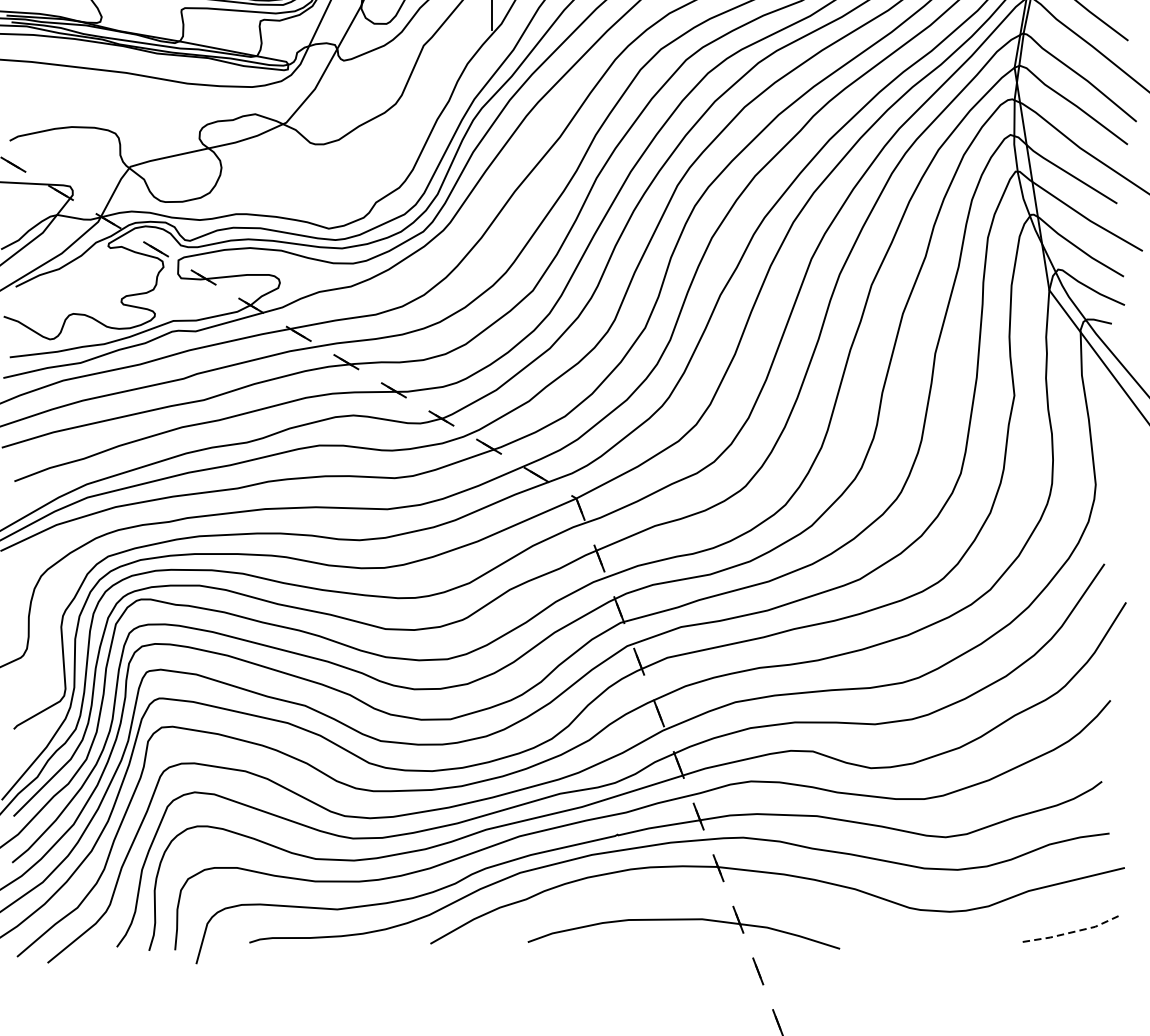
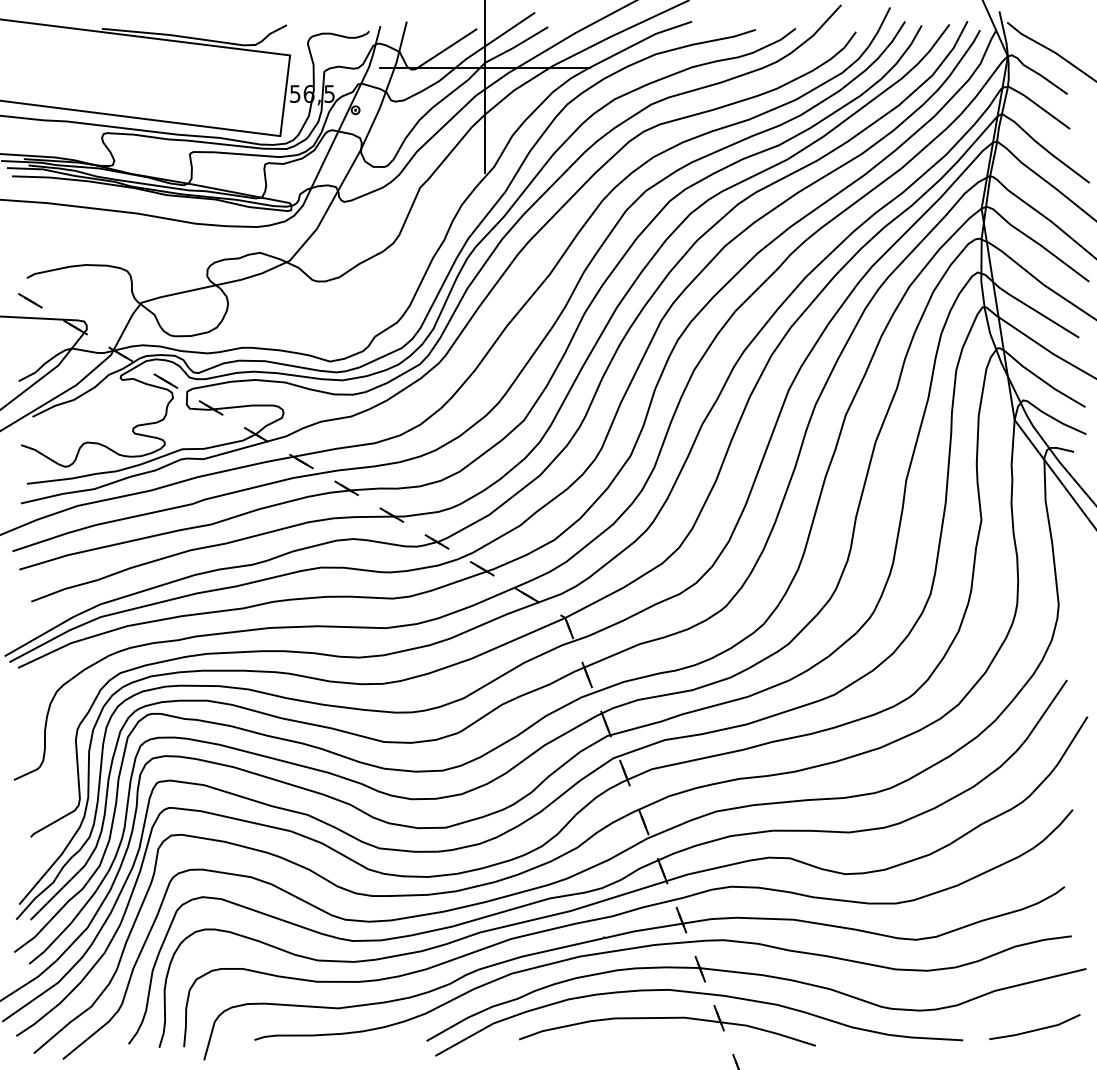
curve: (717, 894) -> (699, 994), added
line: (1071, 932) -> (1035, 1030), dashed -> solid

